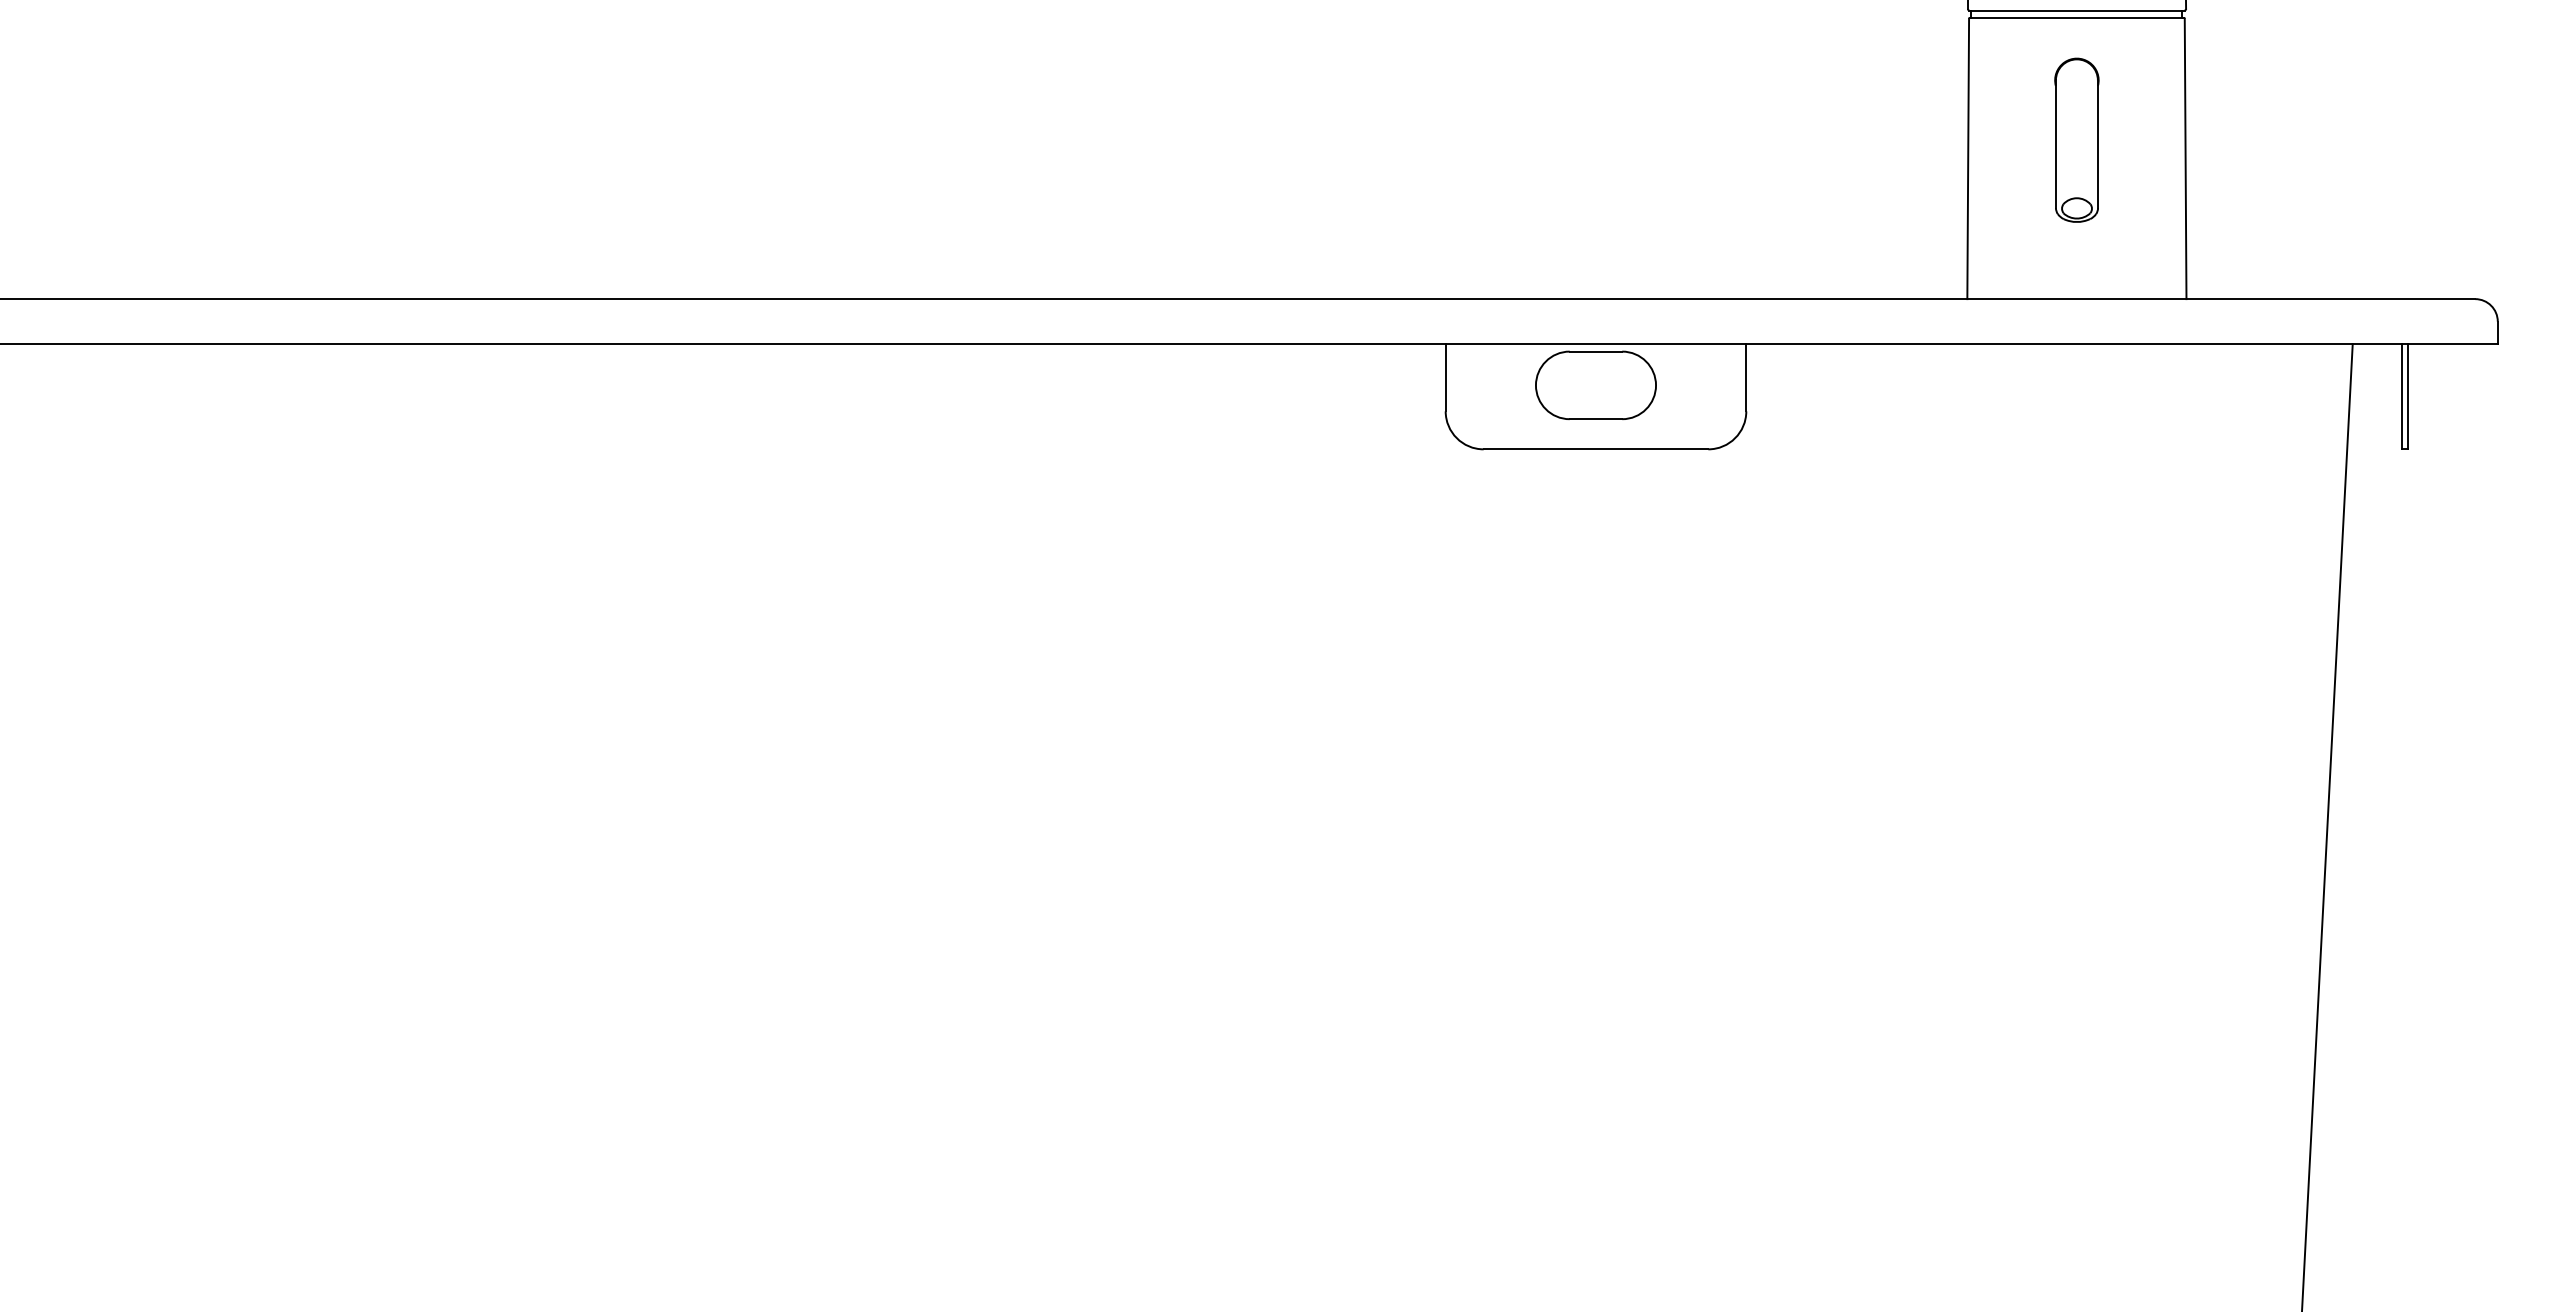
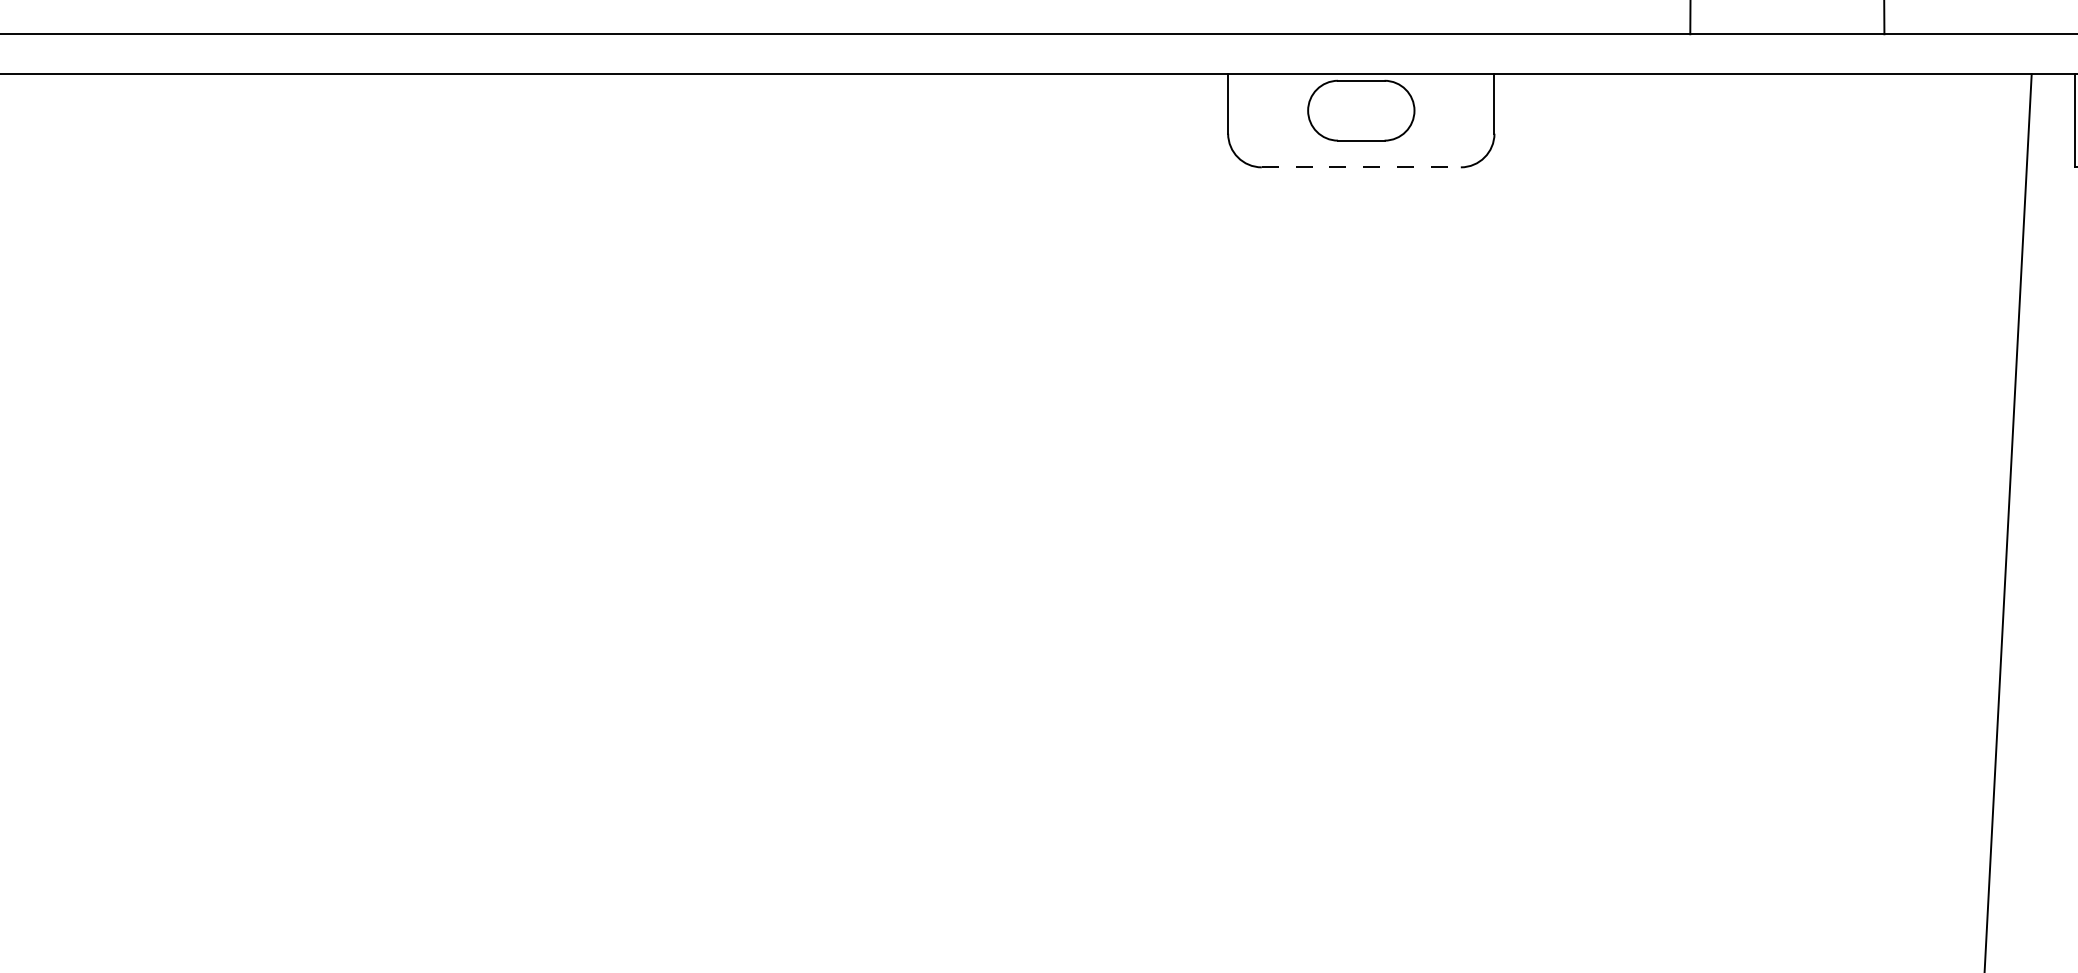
line: (1596, 449) -> (1361, 167), solid -> dashed

